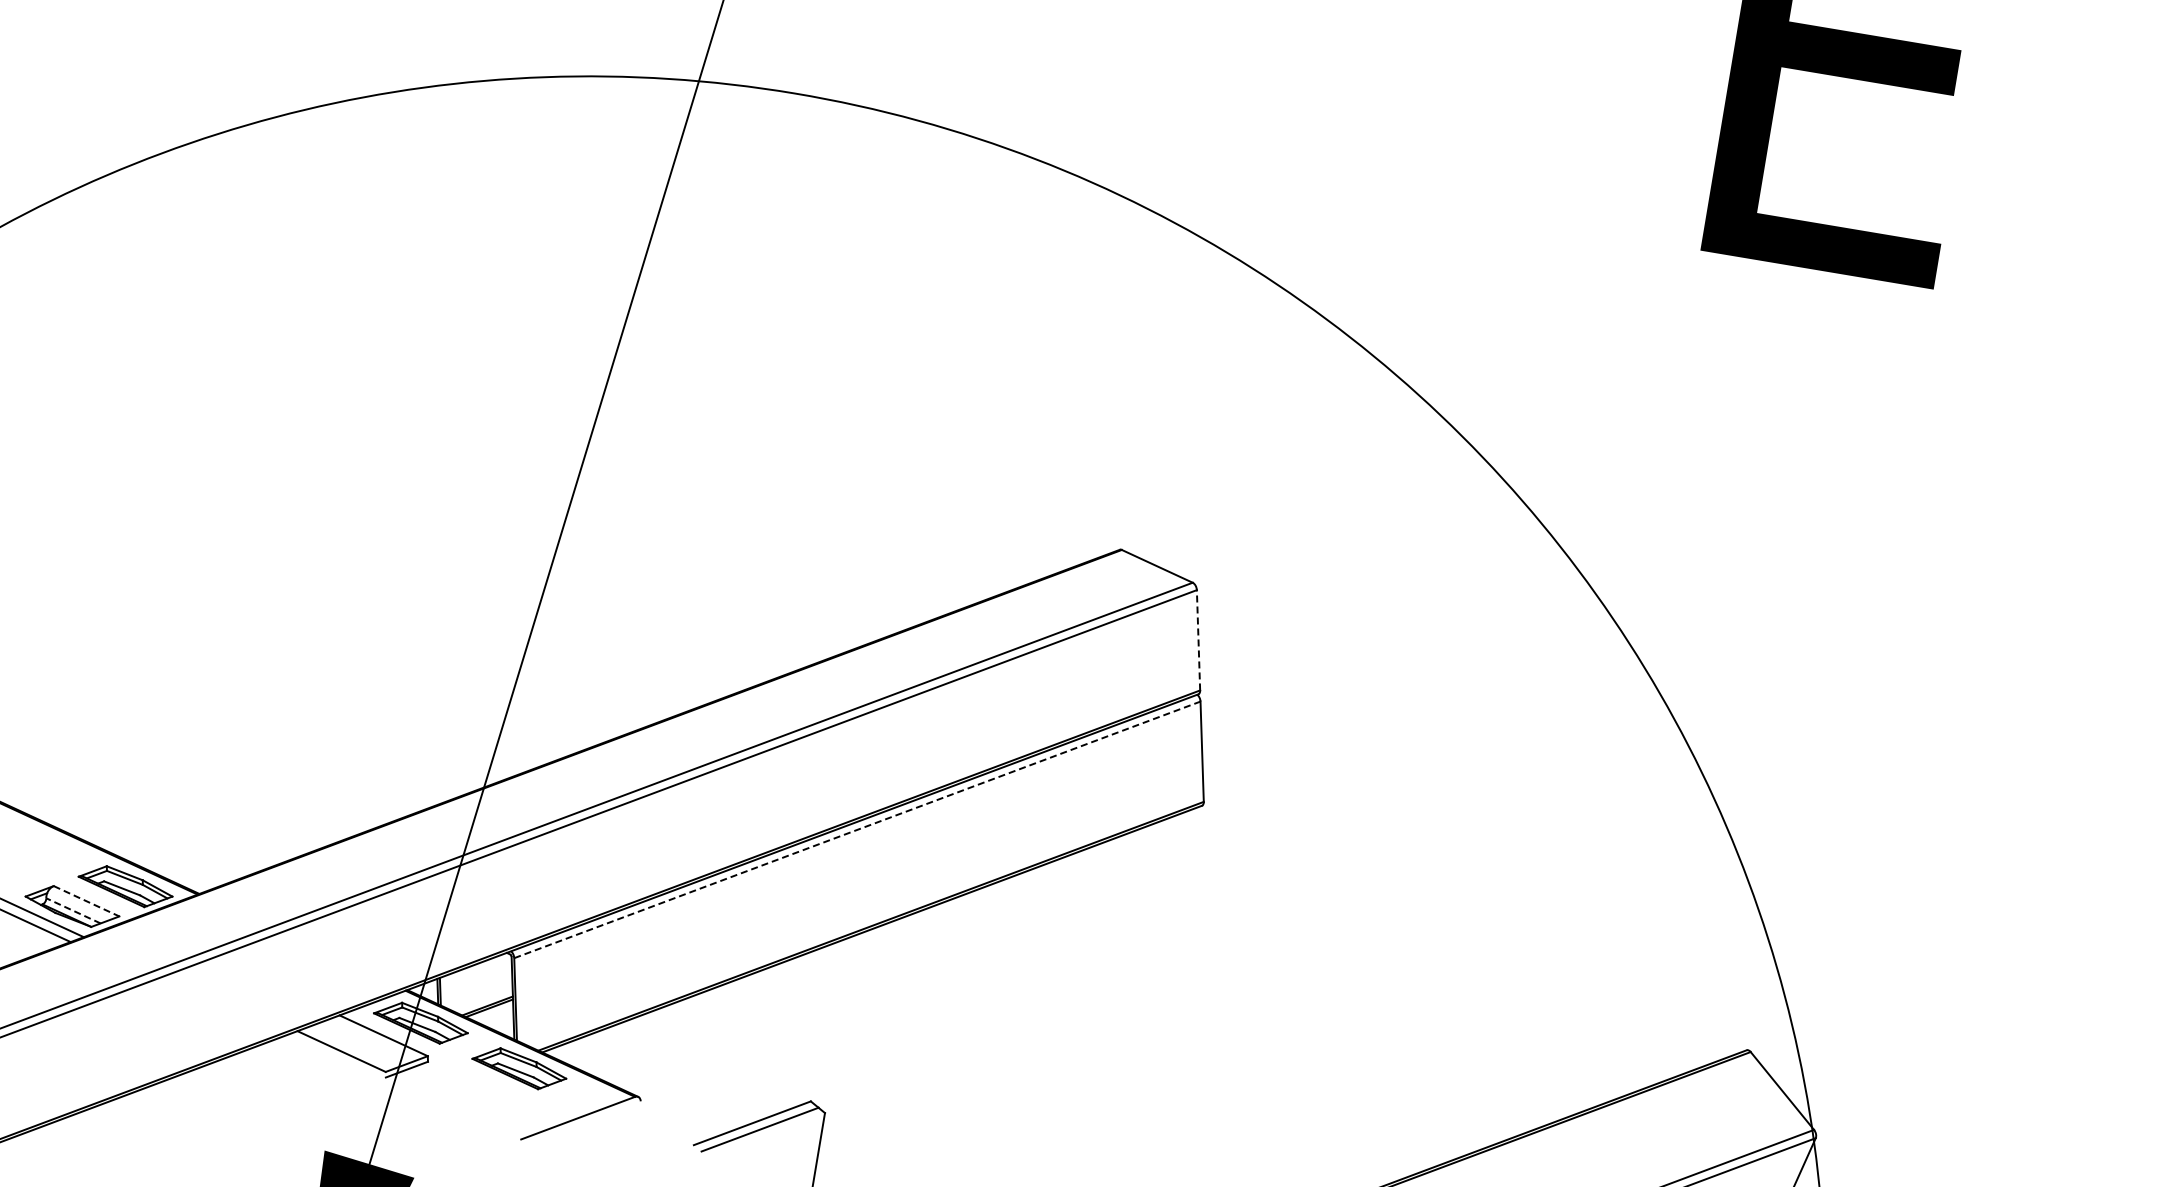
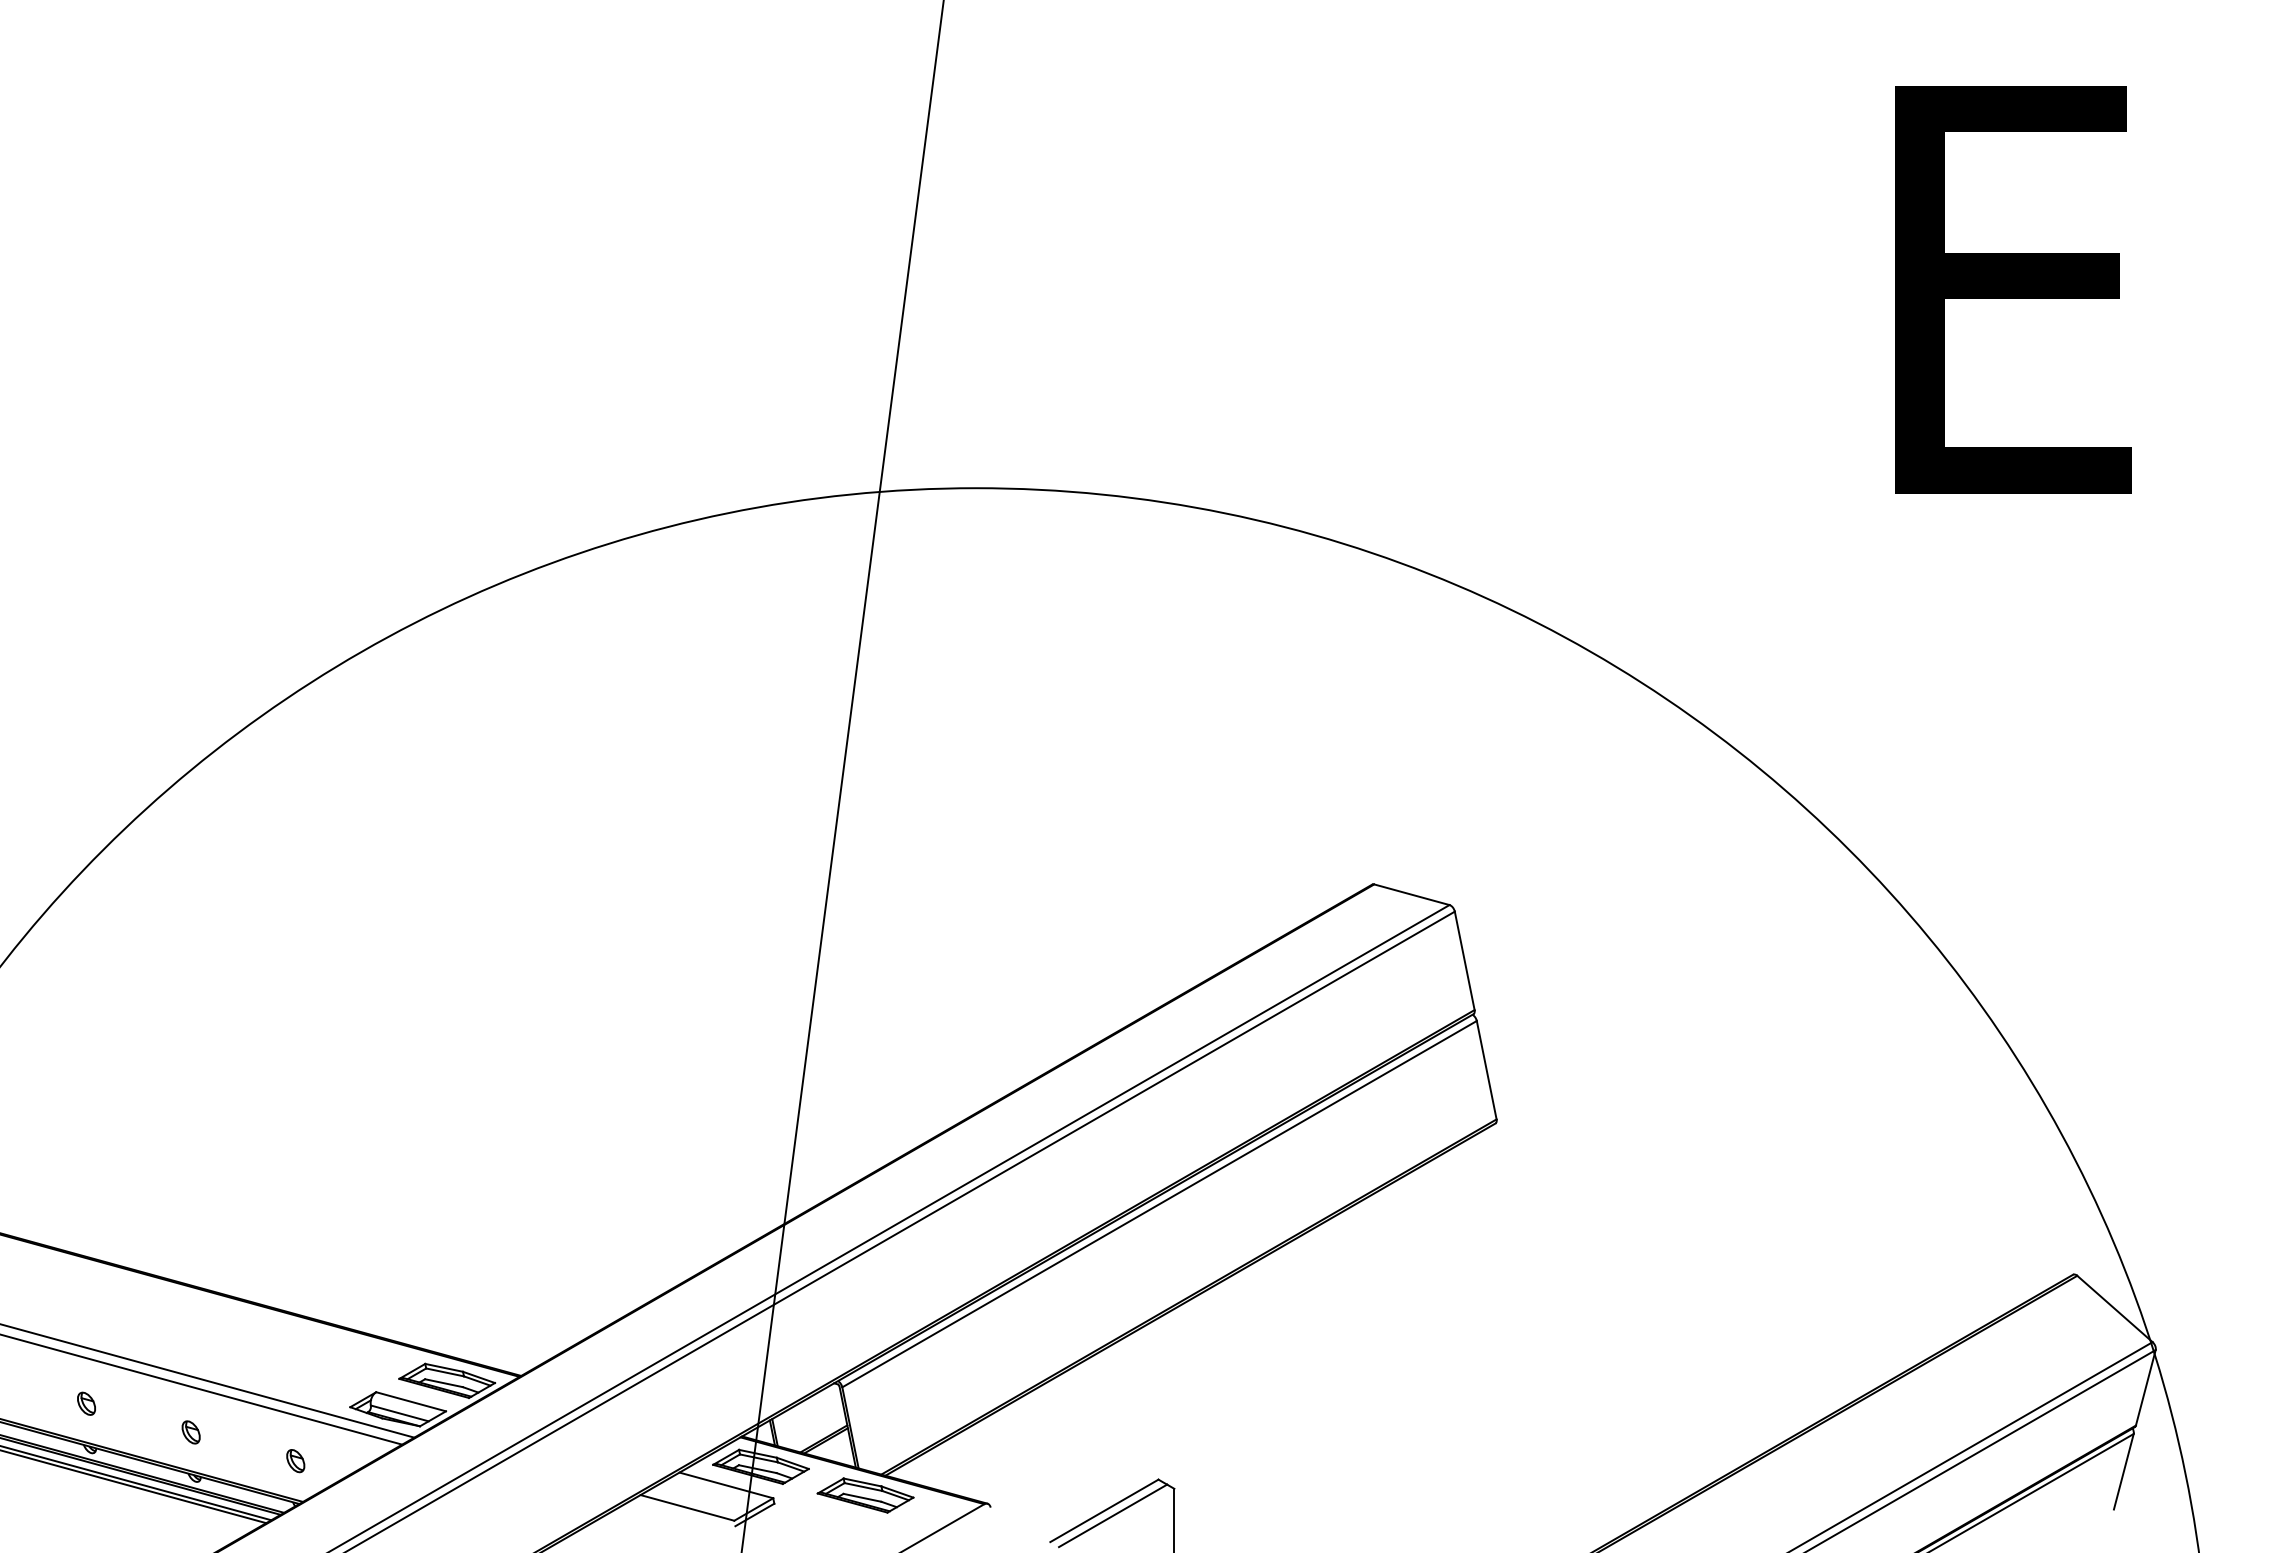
line: (1198, 639) -> (1464, 960), dashed -> solid
line: (858, 829) -> (1160, 1203), dashed -> solid
line: (87, 901) -> (411, 1401), dashed -> solid
line: (73, 910) -> (399, 1413), dashed -> solid

